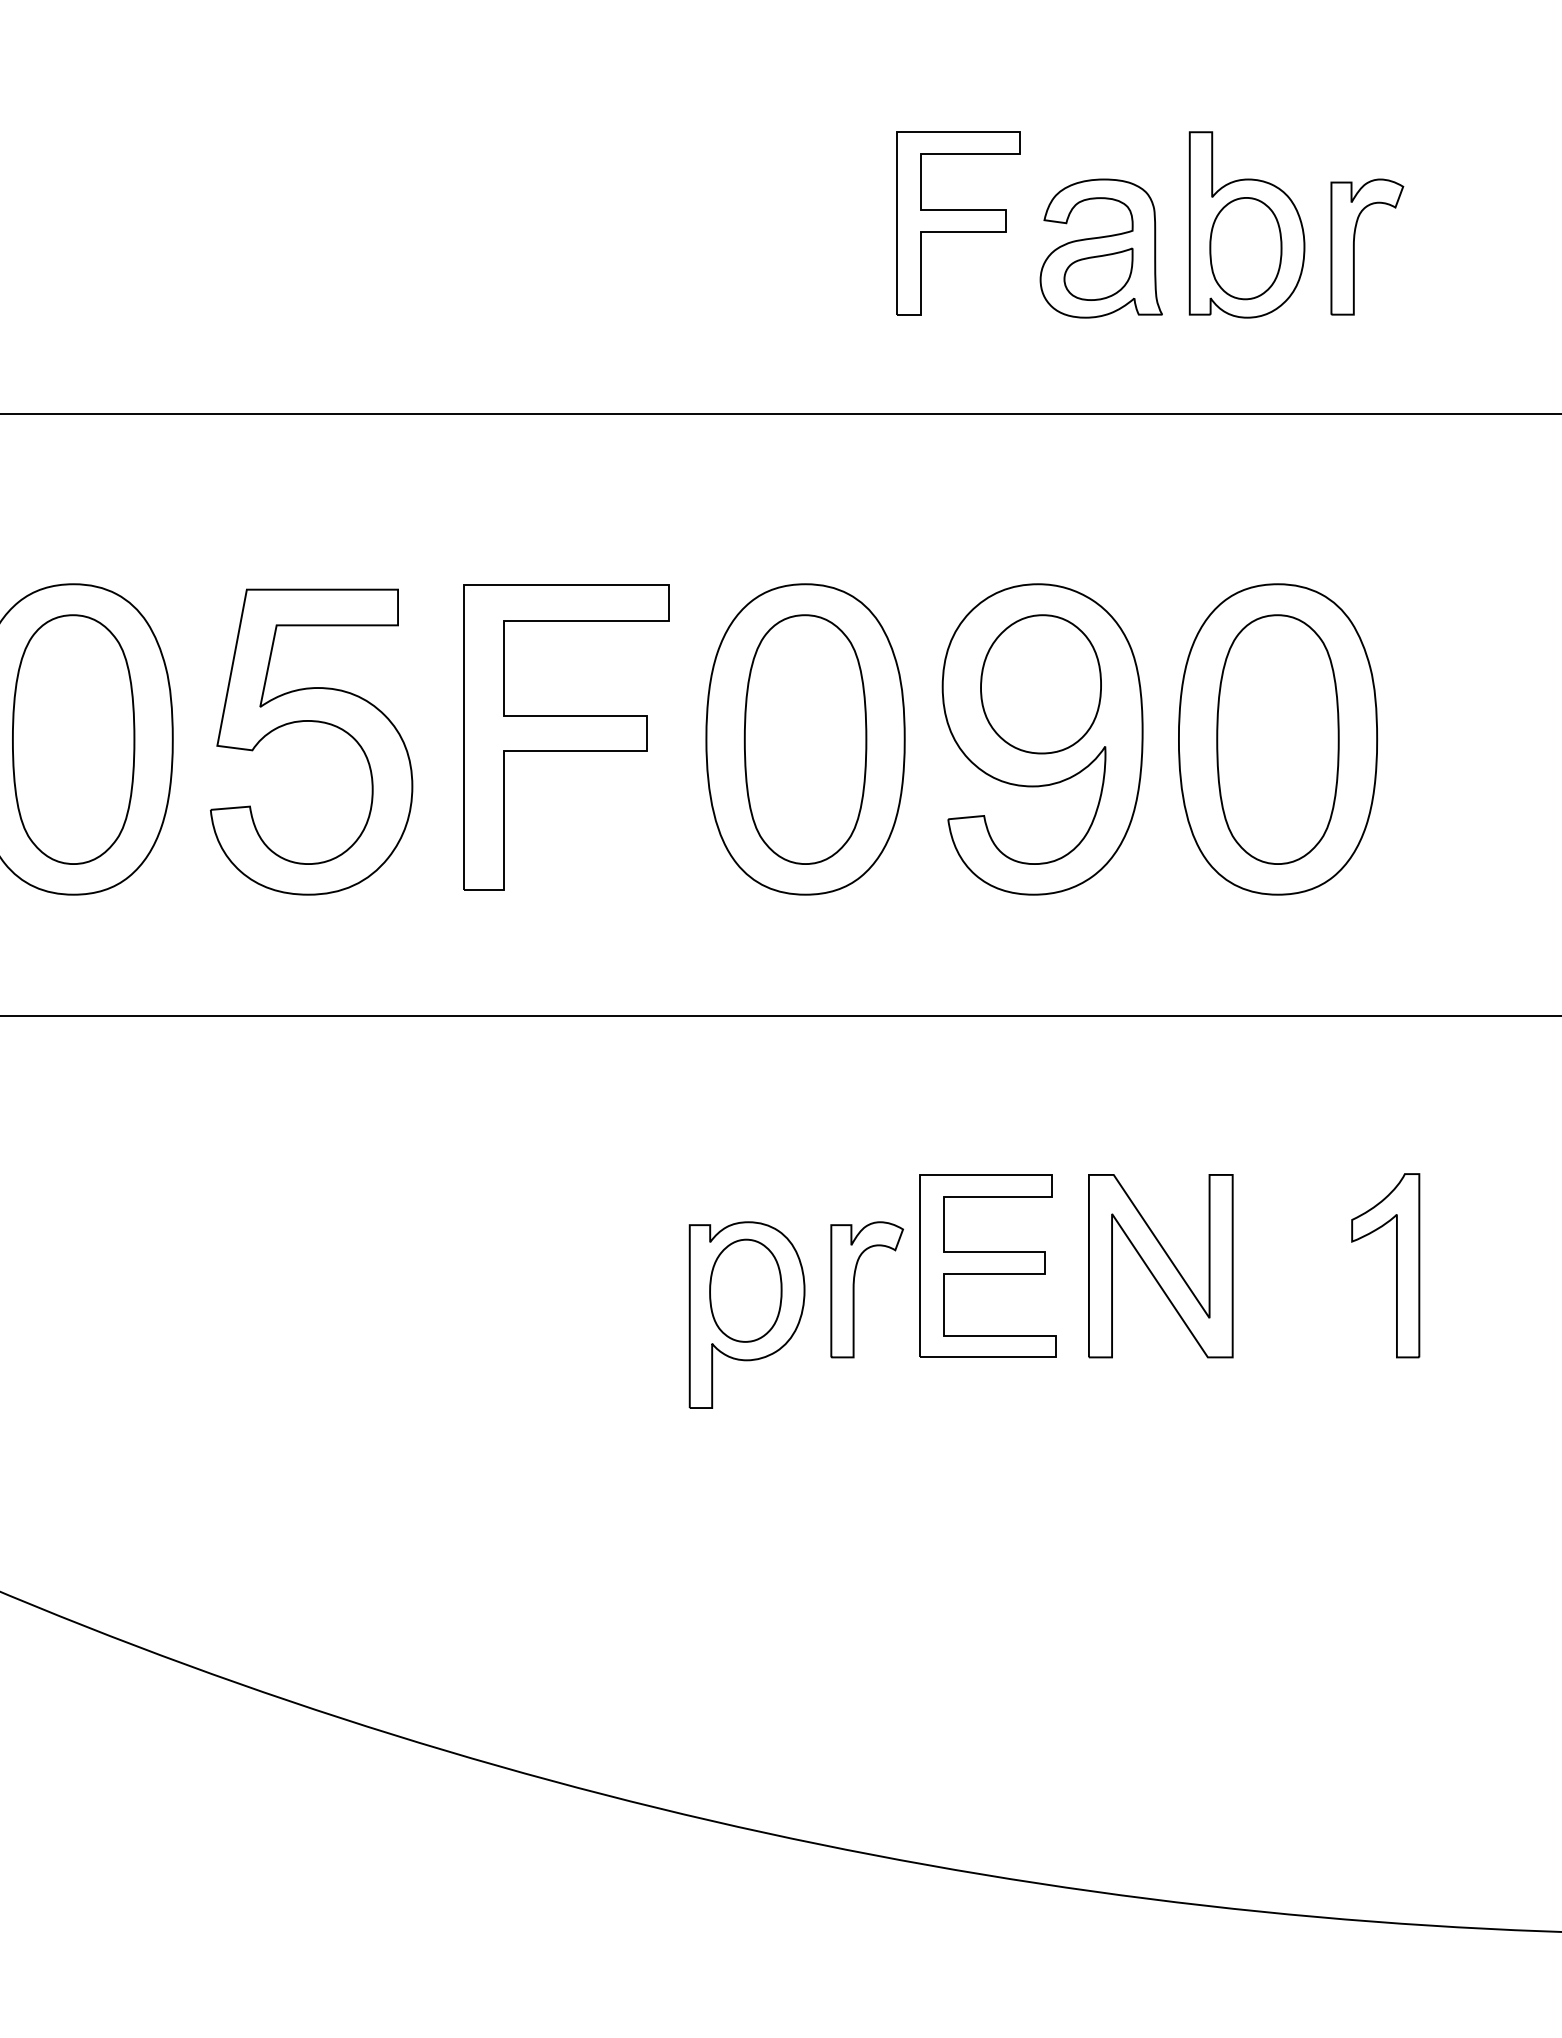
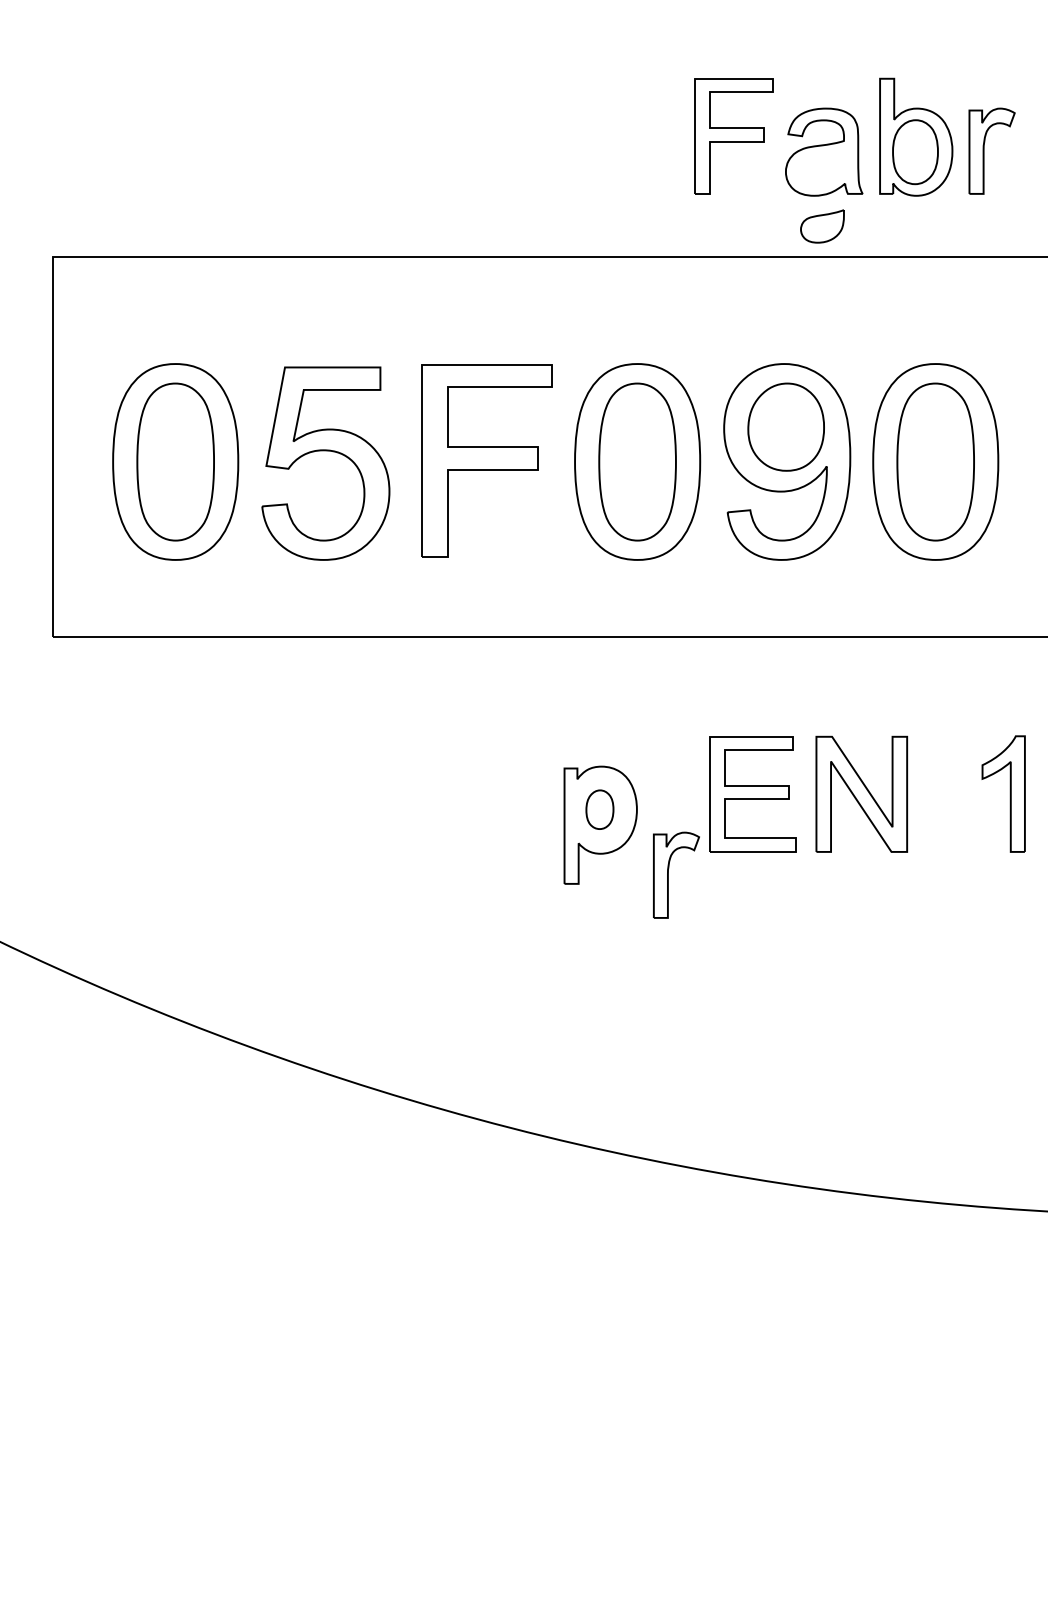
part: (1098, 274) -> (822, 226), moved
part: (854, 1288) -> (668, 874), moved
part: (745, 1290) -> (599, 809), size x0.6

